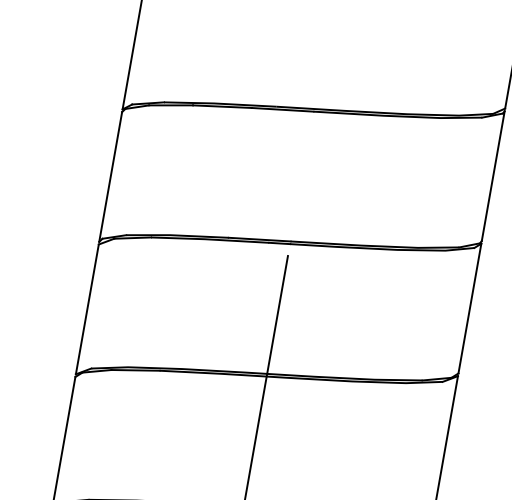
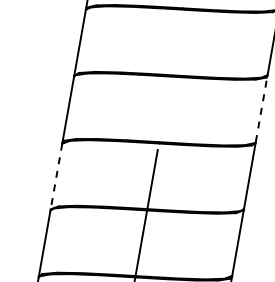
line: (493, 174) -> (261, 108), solid -> dashed
line: (87, 311) -> (56, 177), solid -> dashed

